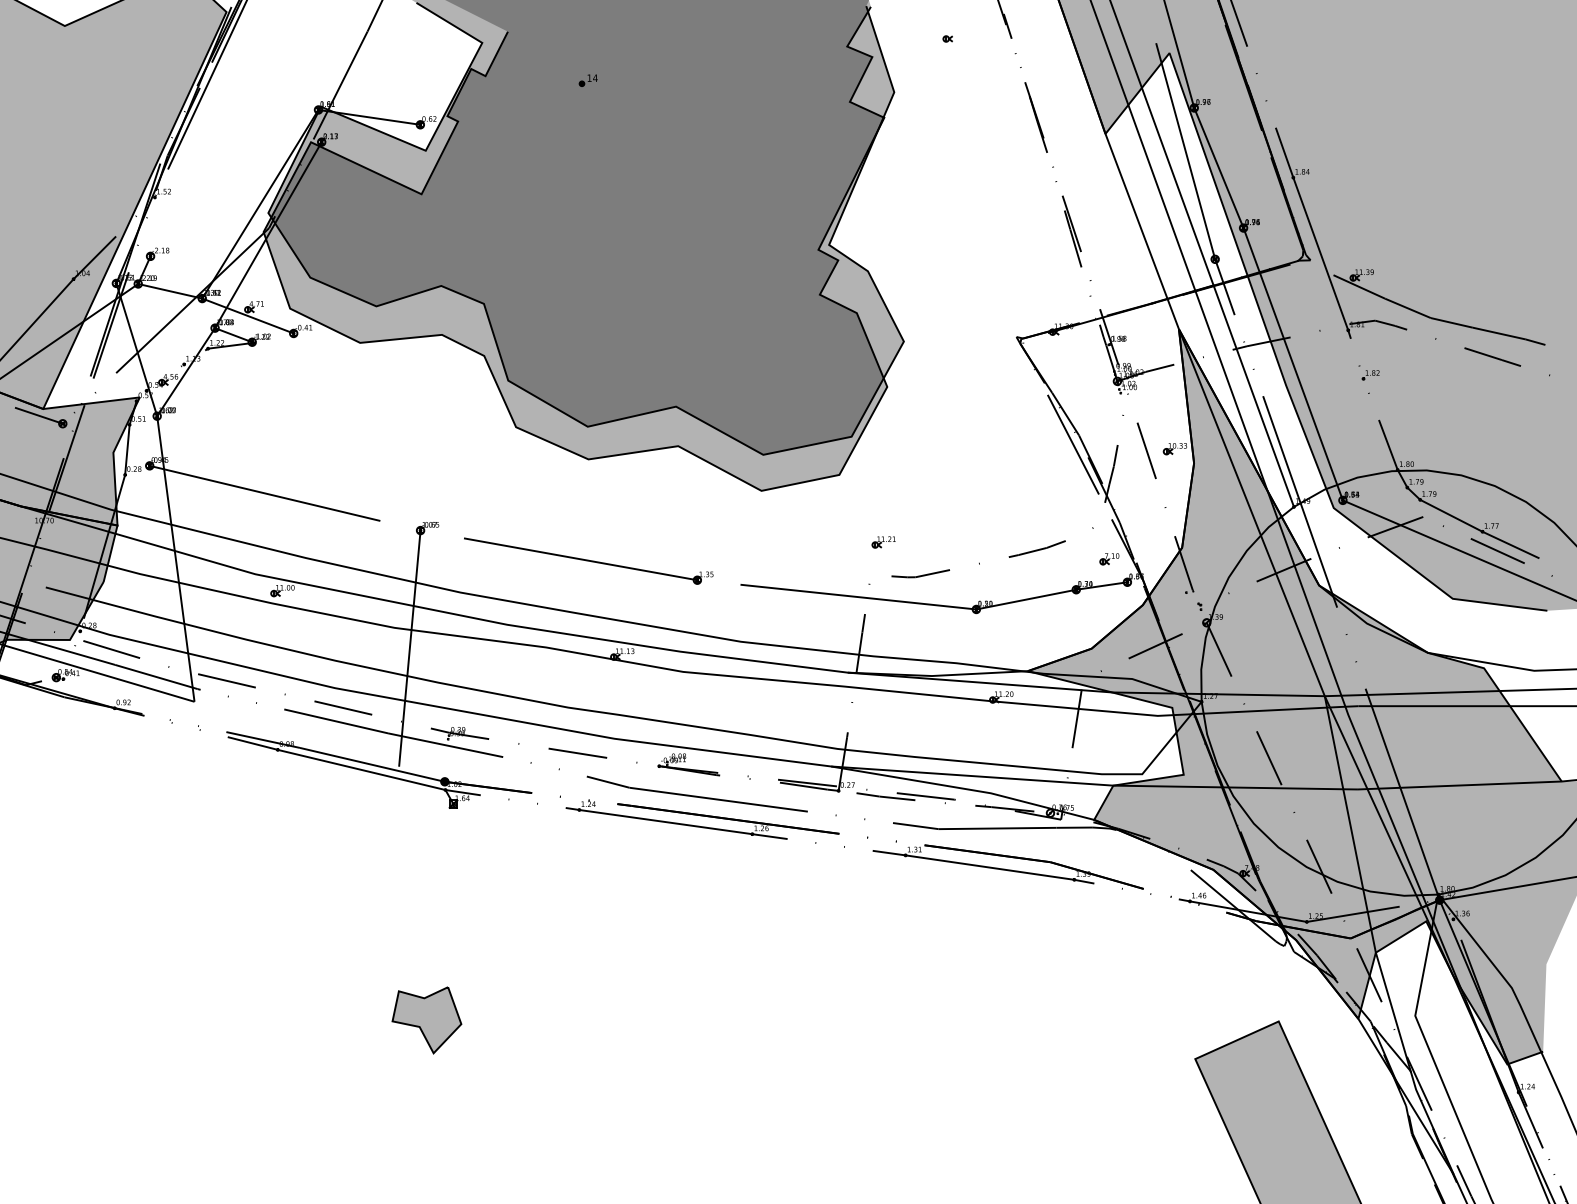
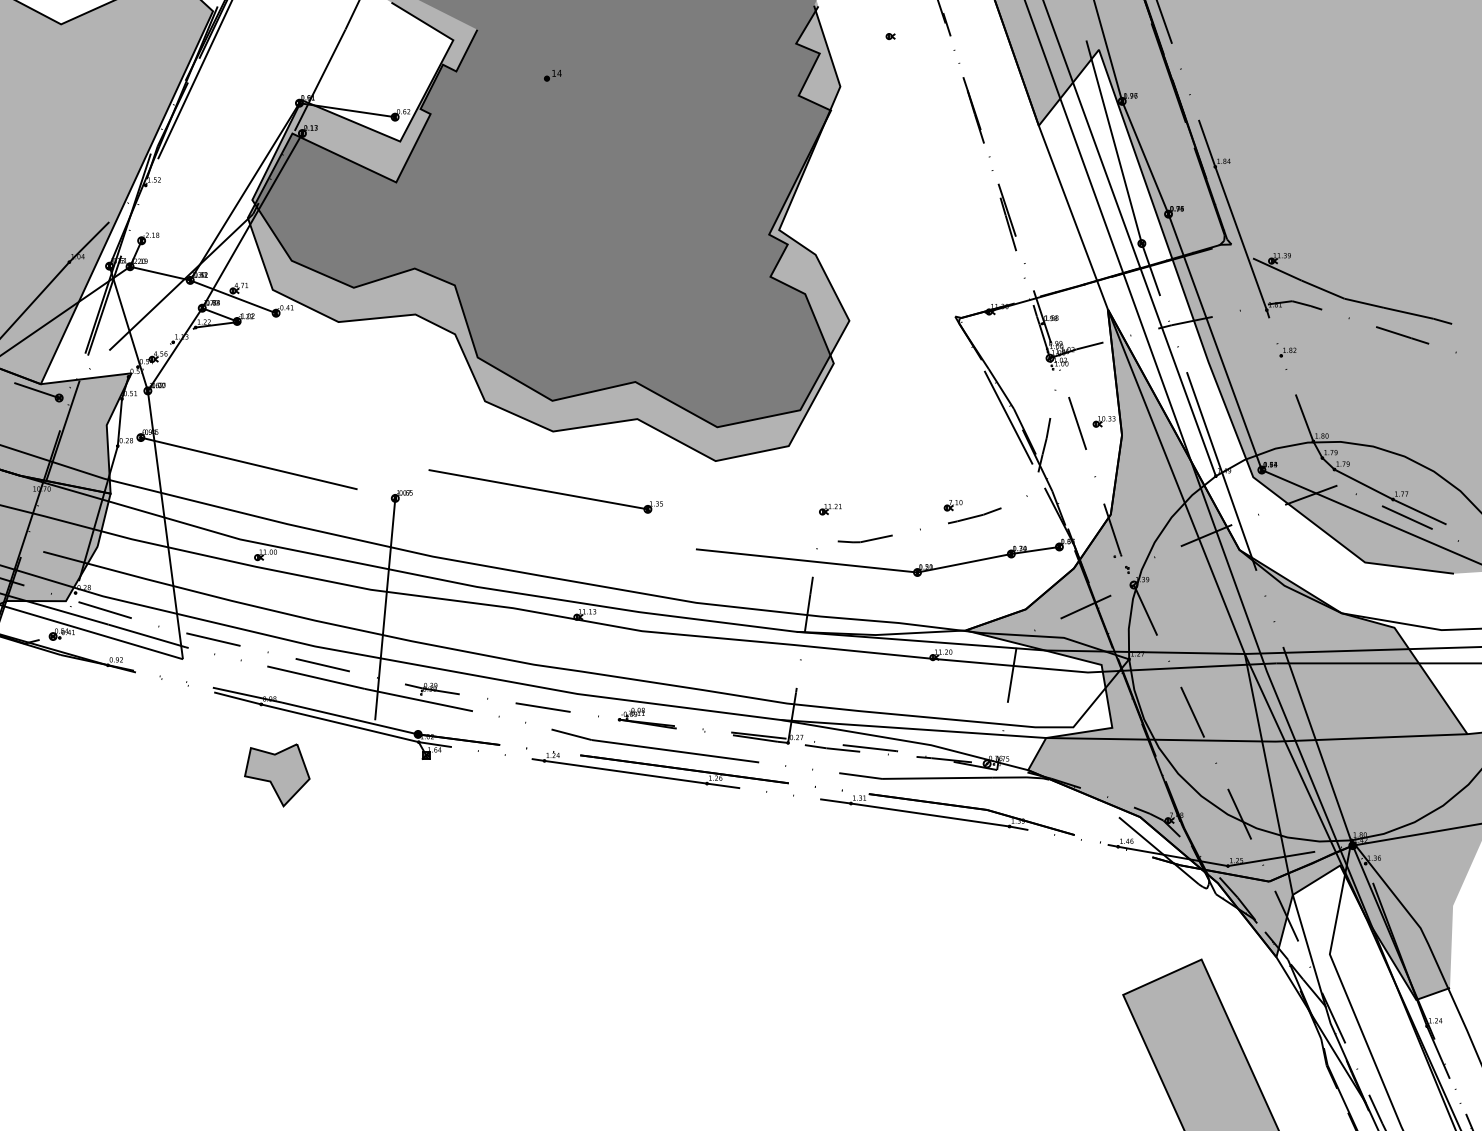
part: (1109, 559) -> (953, 505), moved
part: (588, 560) -> (545, 490), moved
part: (426, 1020) -> (276, 775), moved

